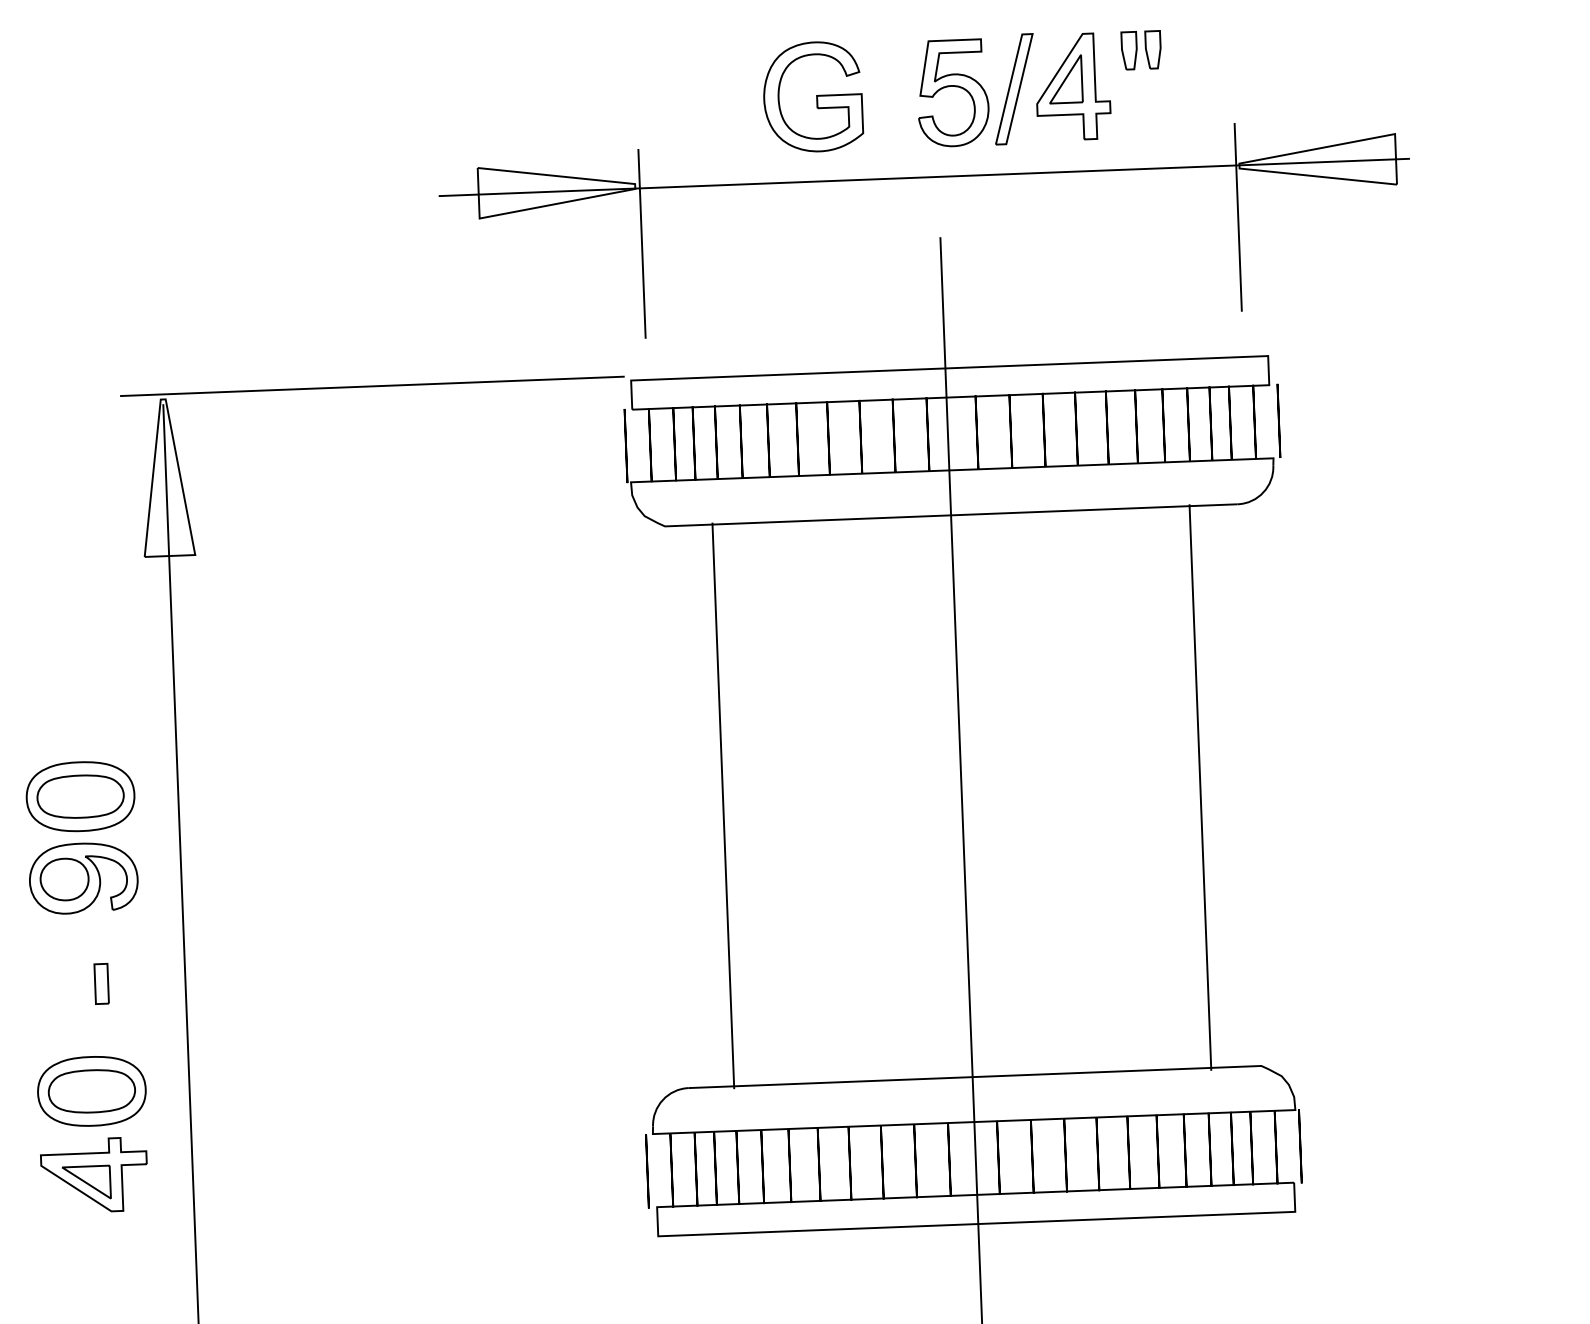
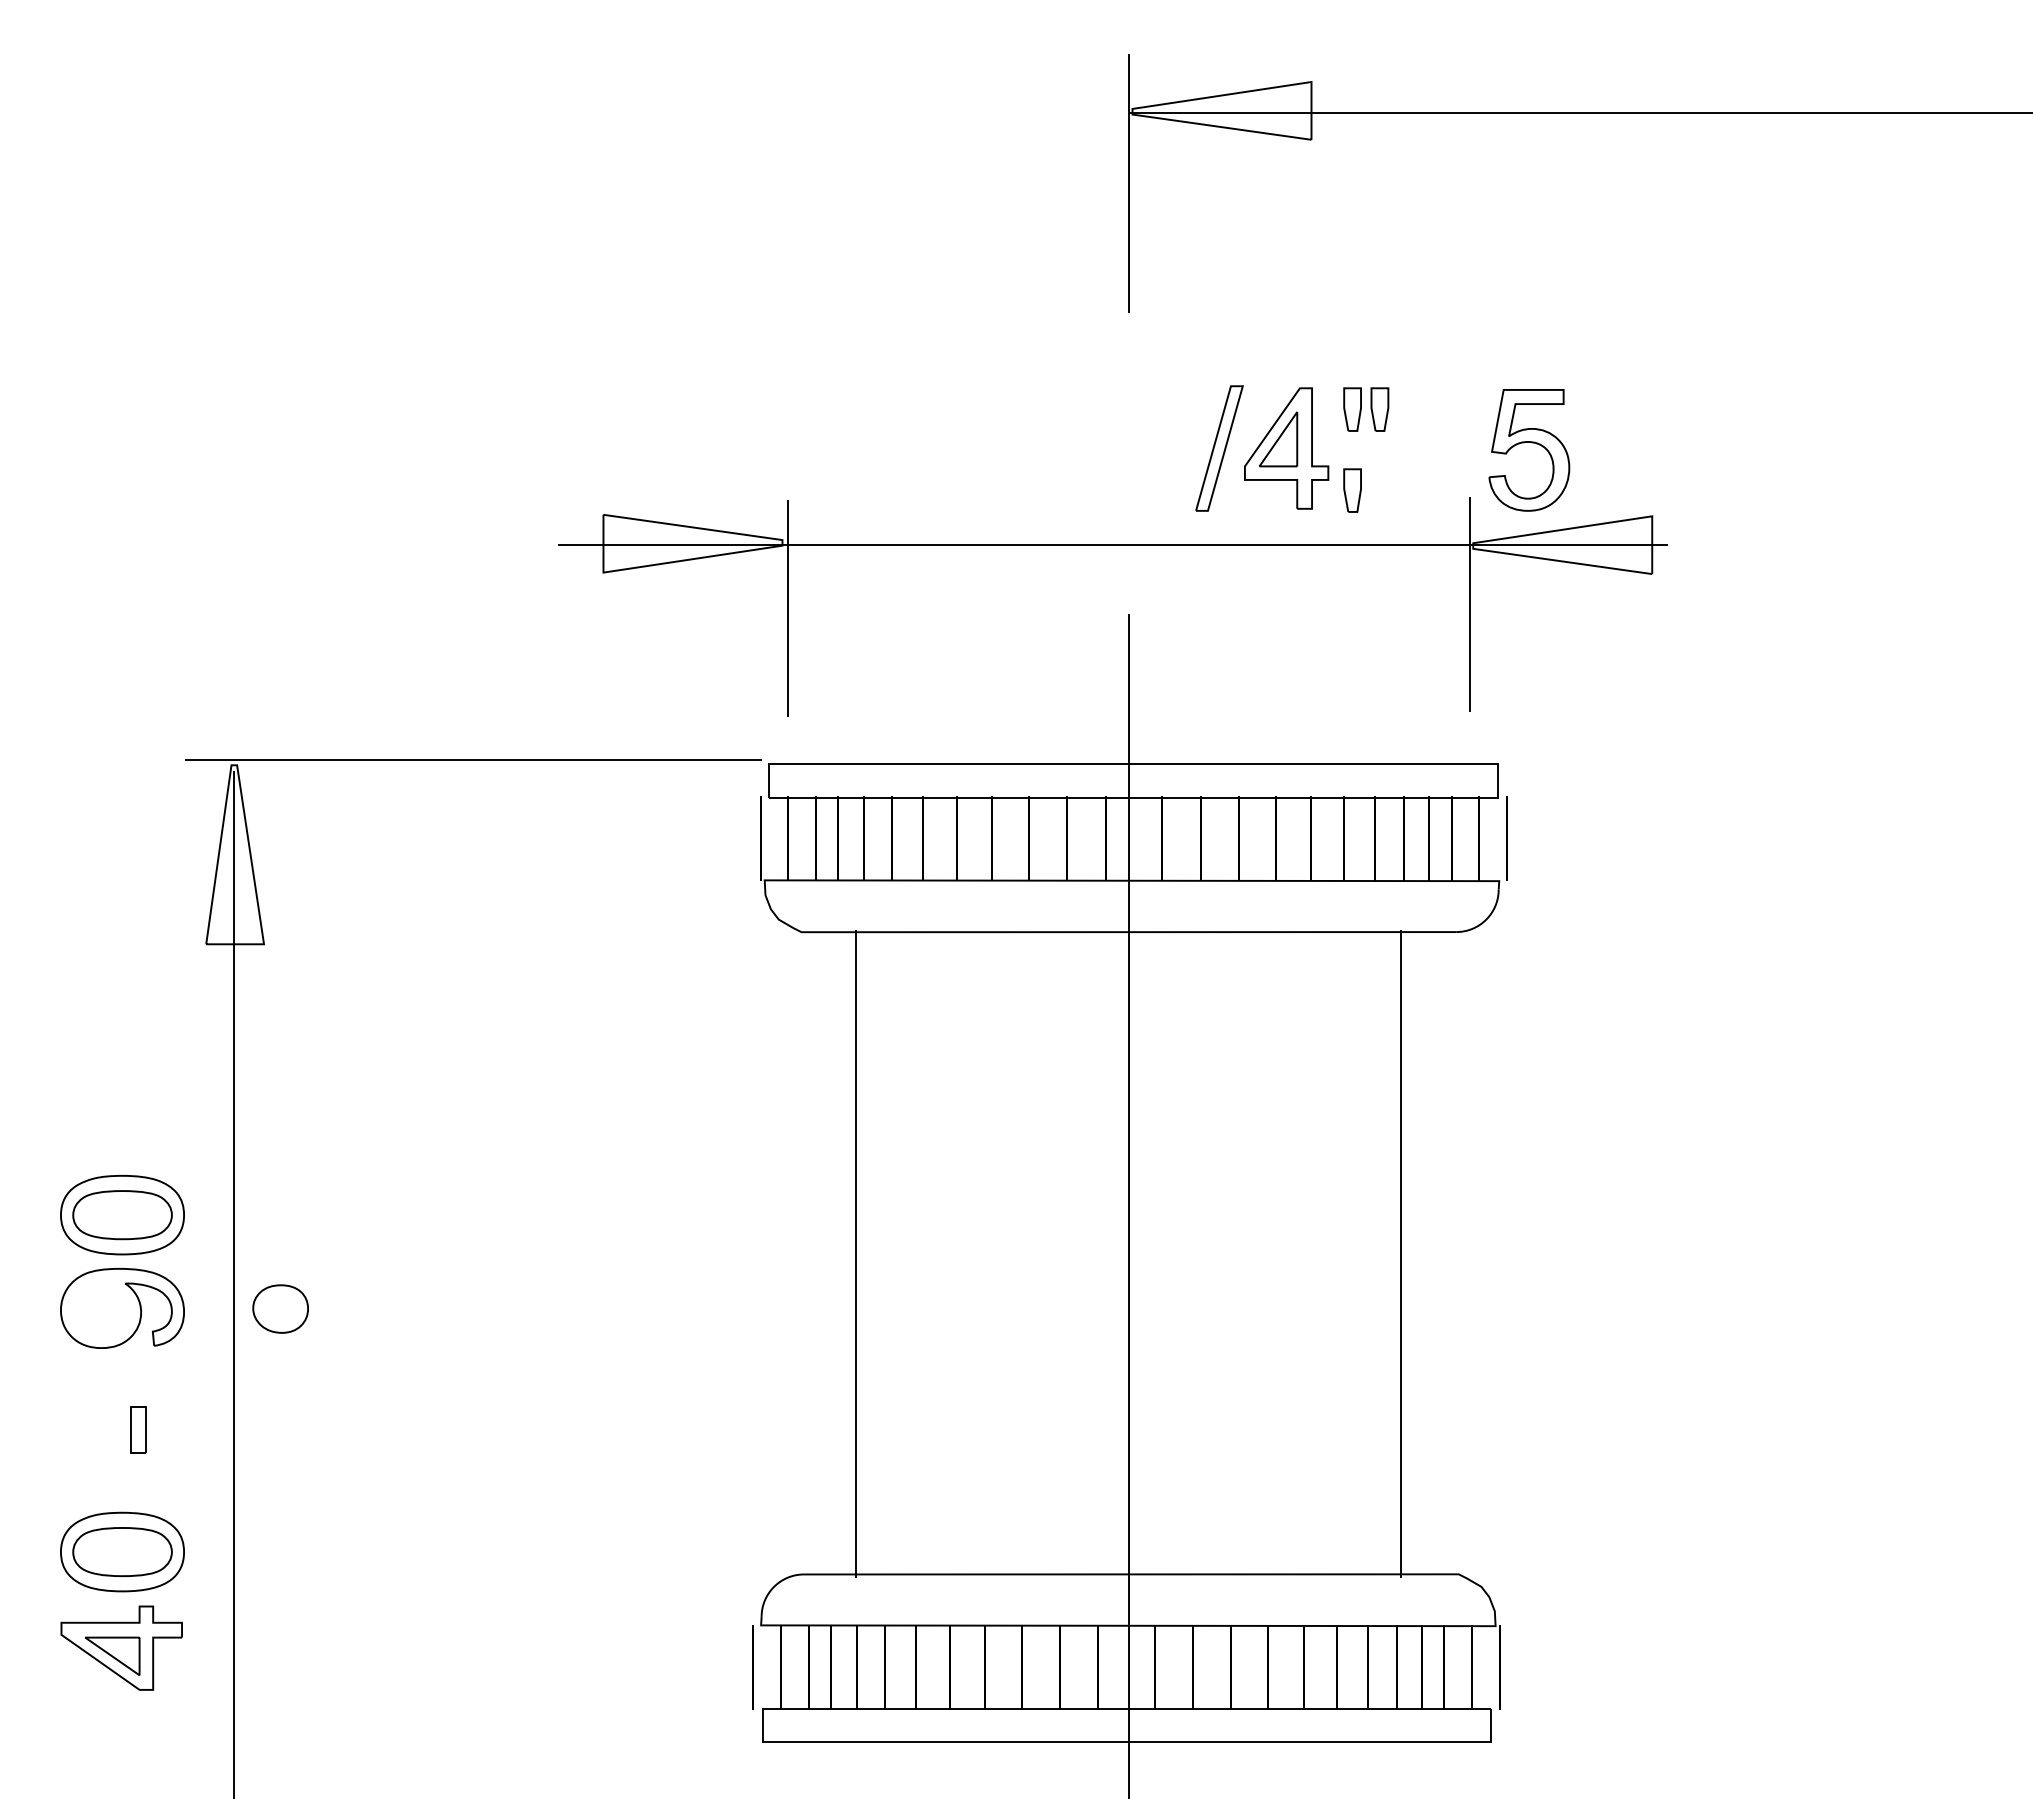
part: (954, 87) -> (1531, 443), moved
part: (812, 97) -> (988, 448), removed
part: (1132, 121) -> (1352, 490), added
part: (64, 879) -> (280, 1308), moved

